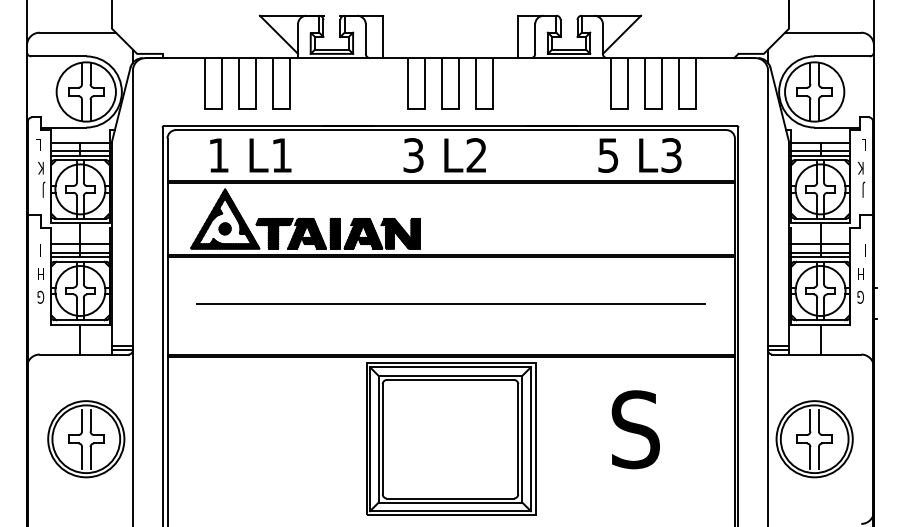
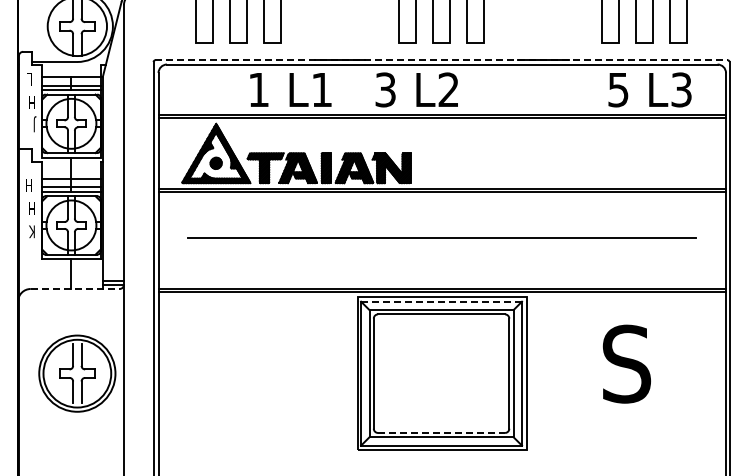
line: (450, 125) -> (441, 59), solid -> dashed
text: (250, 155) -> (290, 89), moved
text: (444, 155) -> (416, 89), moved
text: (639, 155) -> (649, 89), moved
text: (40, 167) -> (31, 101), K -> H
text: (37, 250) -> (28, 184), I -> H
text: (40, 296) -> (31, 230), G -> K
line: (84, 354) -> (75, 288), solid -> dashed
line: (450, 367) -> (441, 301), solid -> dashed
line: (450, 498) -> (441, 432), solid -> dashed

